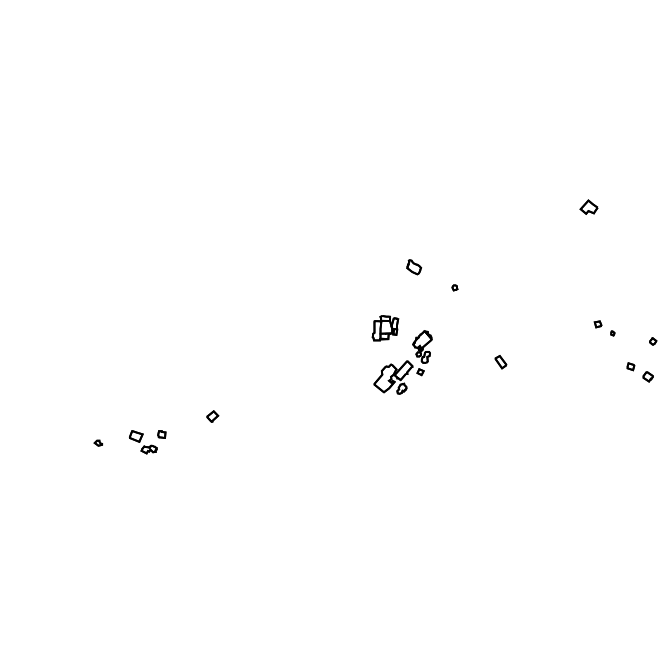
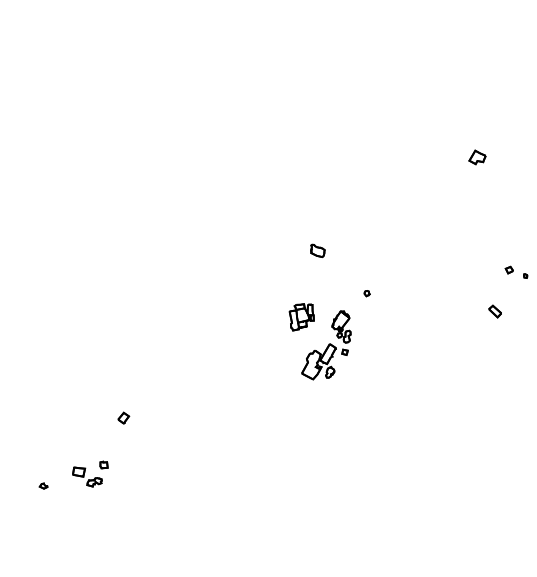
part: (454, 287) -> (366, 293), moved
part: (500, 362) -> (494, 312), moved
part: (212, 416) -> (123, 418), moved

